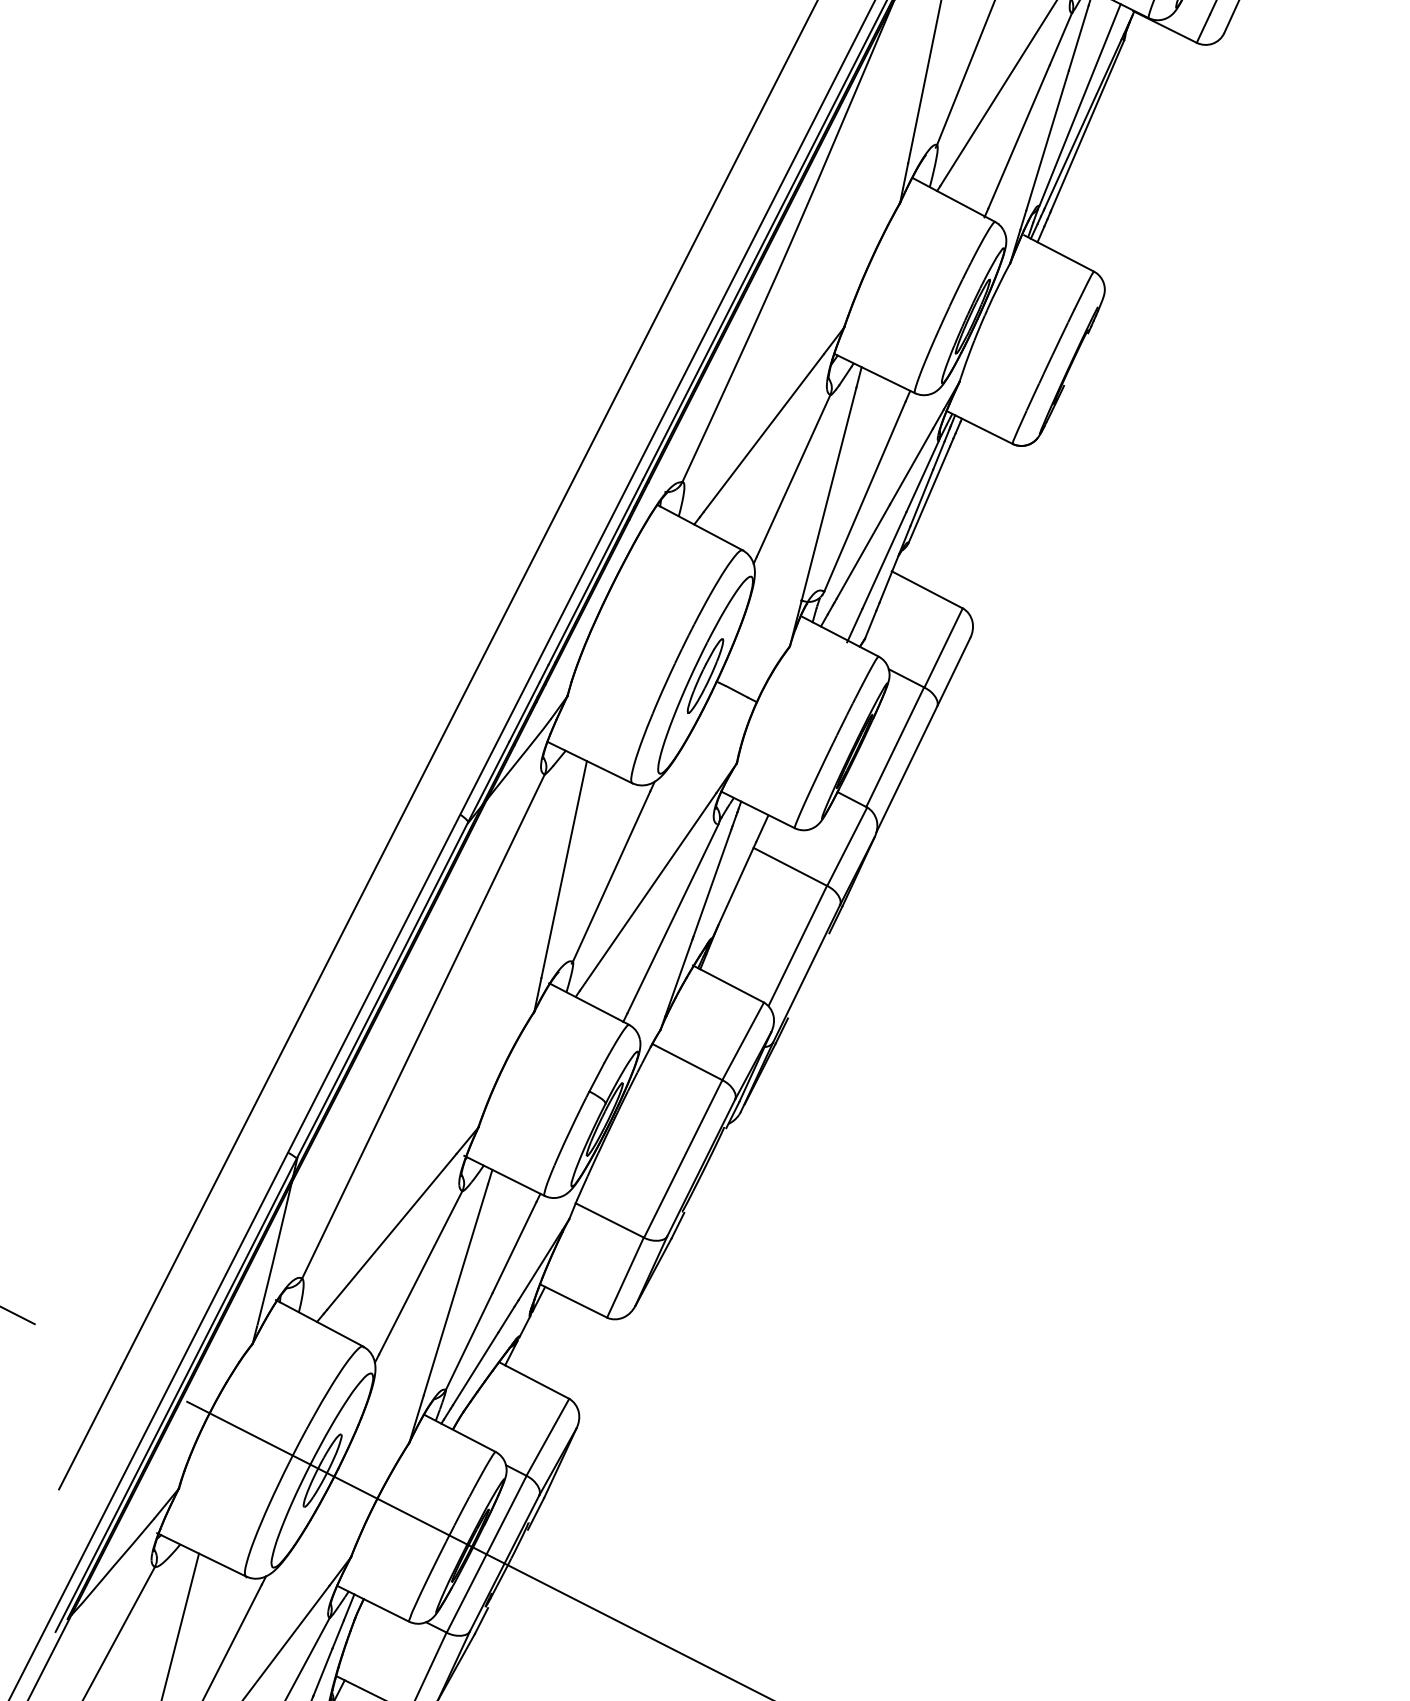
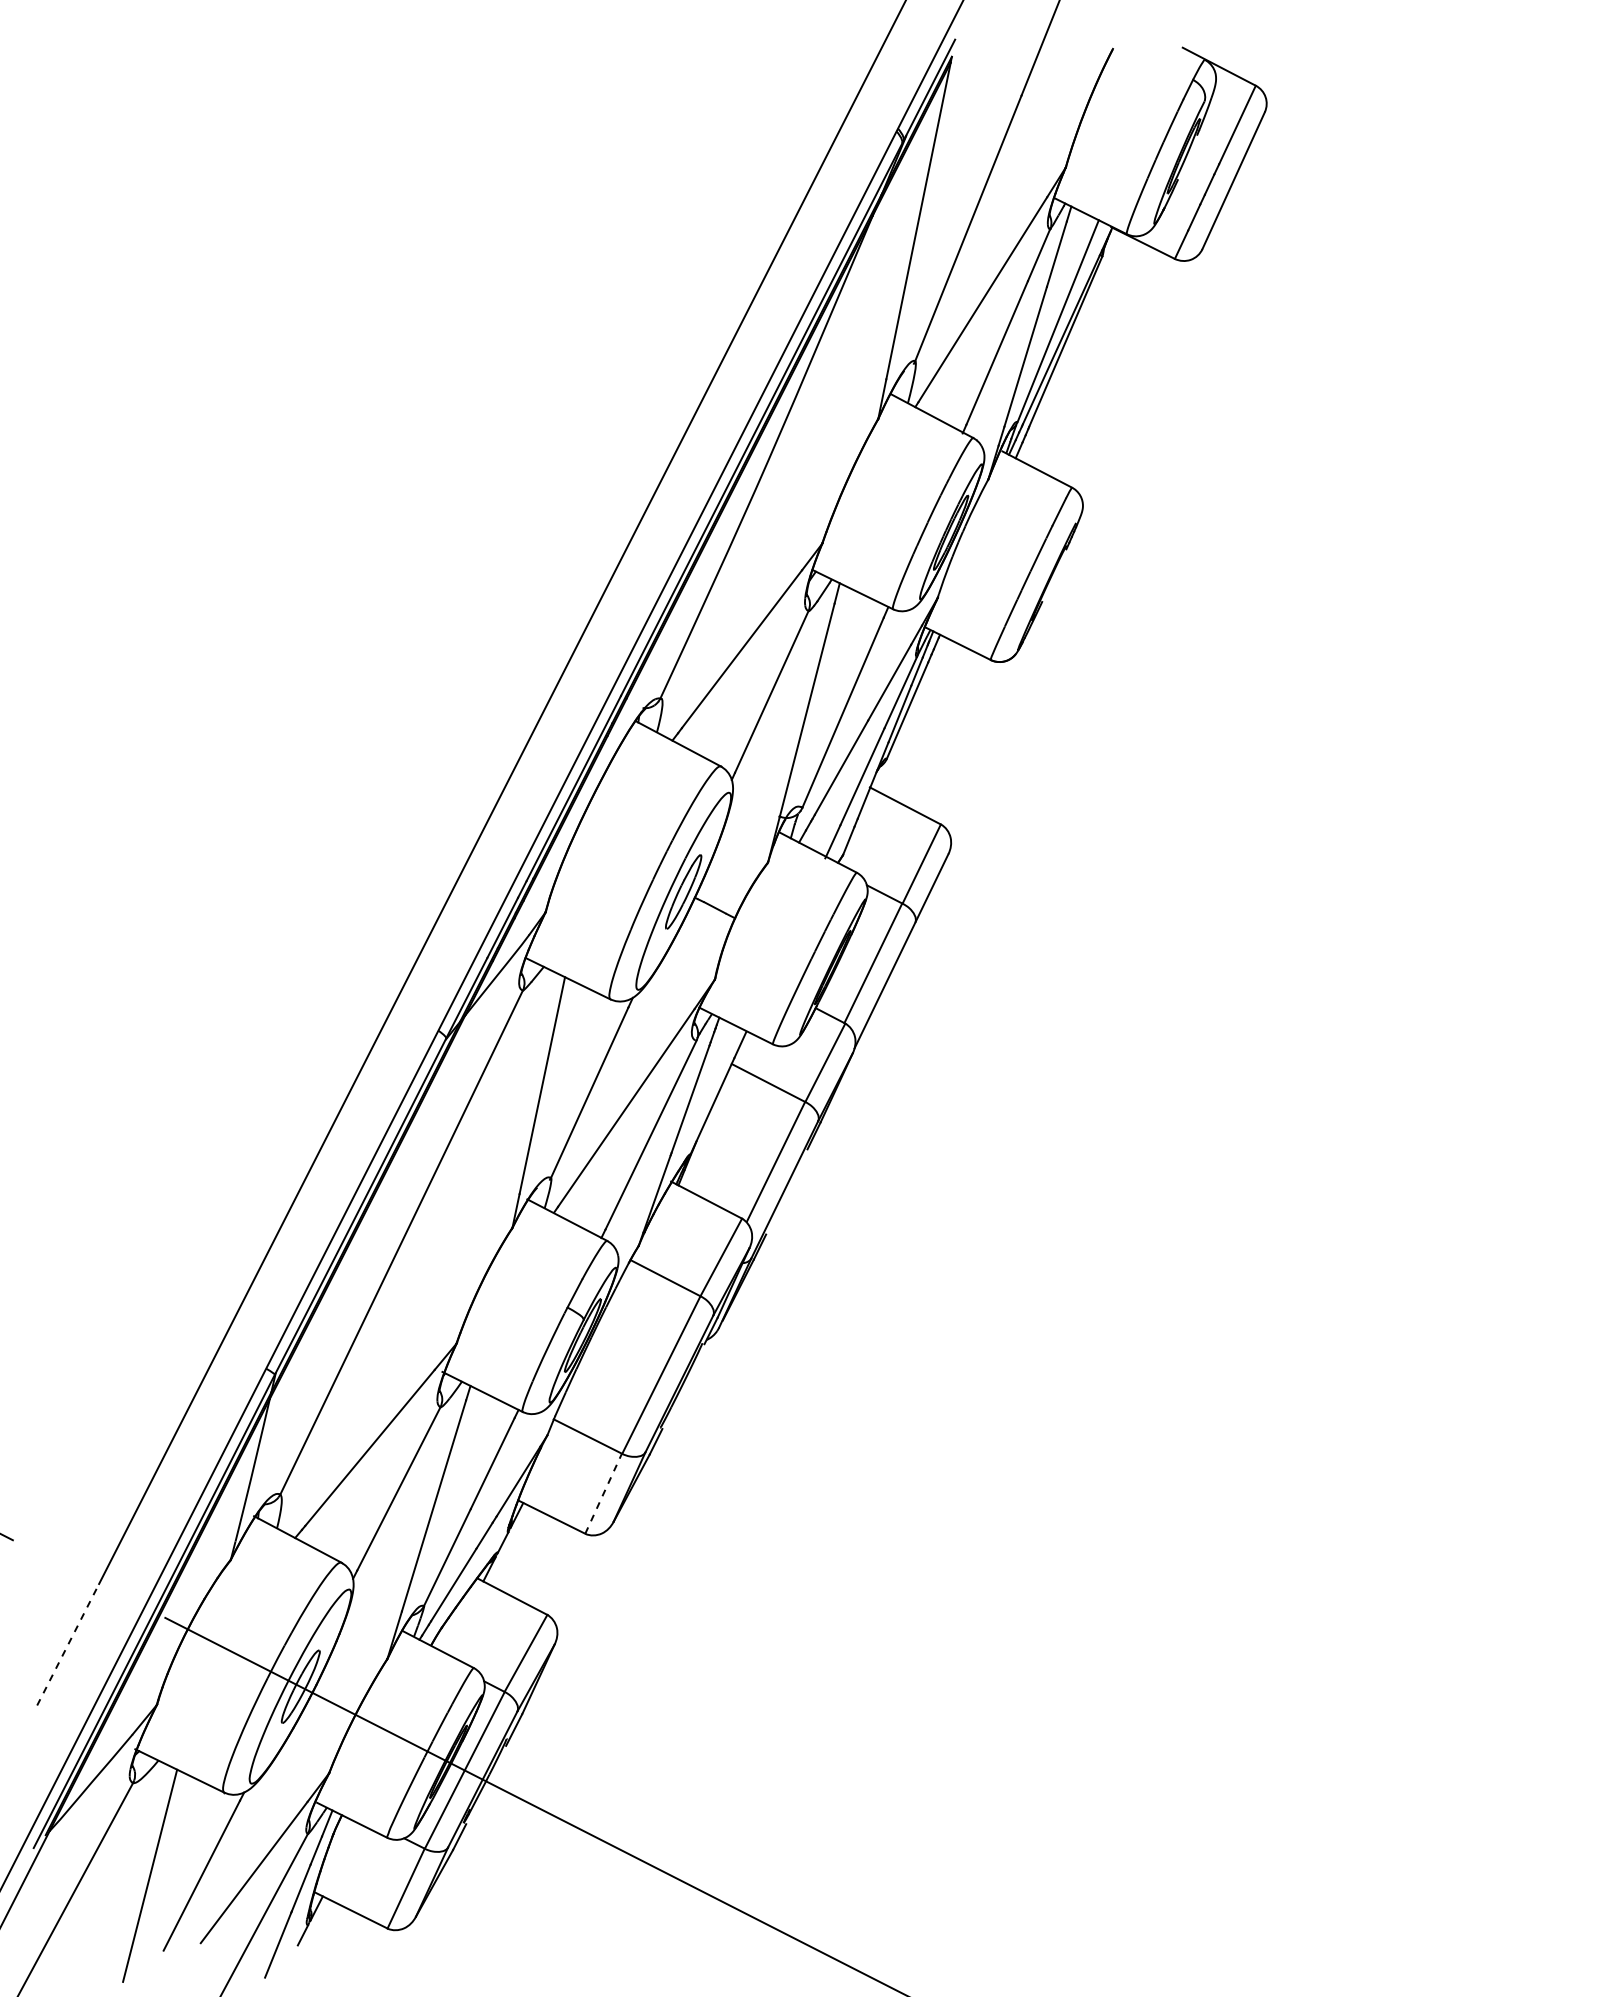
line: (625, 1277) -> (603, 1493), solid -> dashed
line: (90, 1428) -> (68, 1644), solid -> dashed

